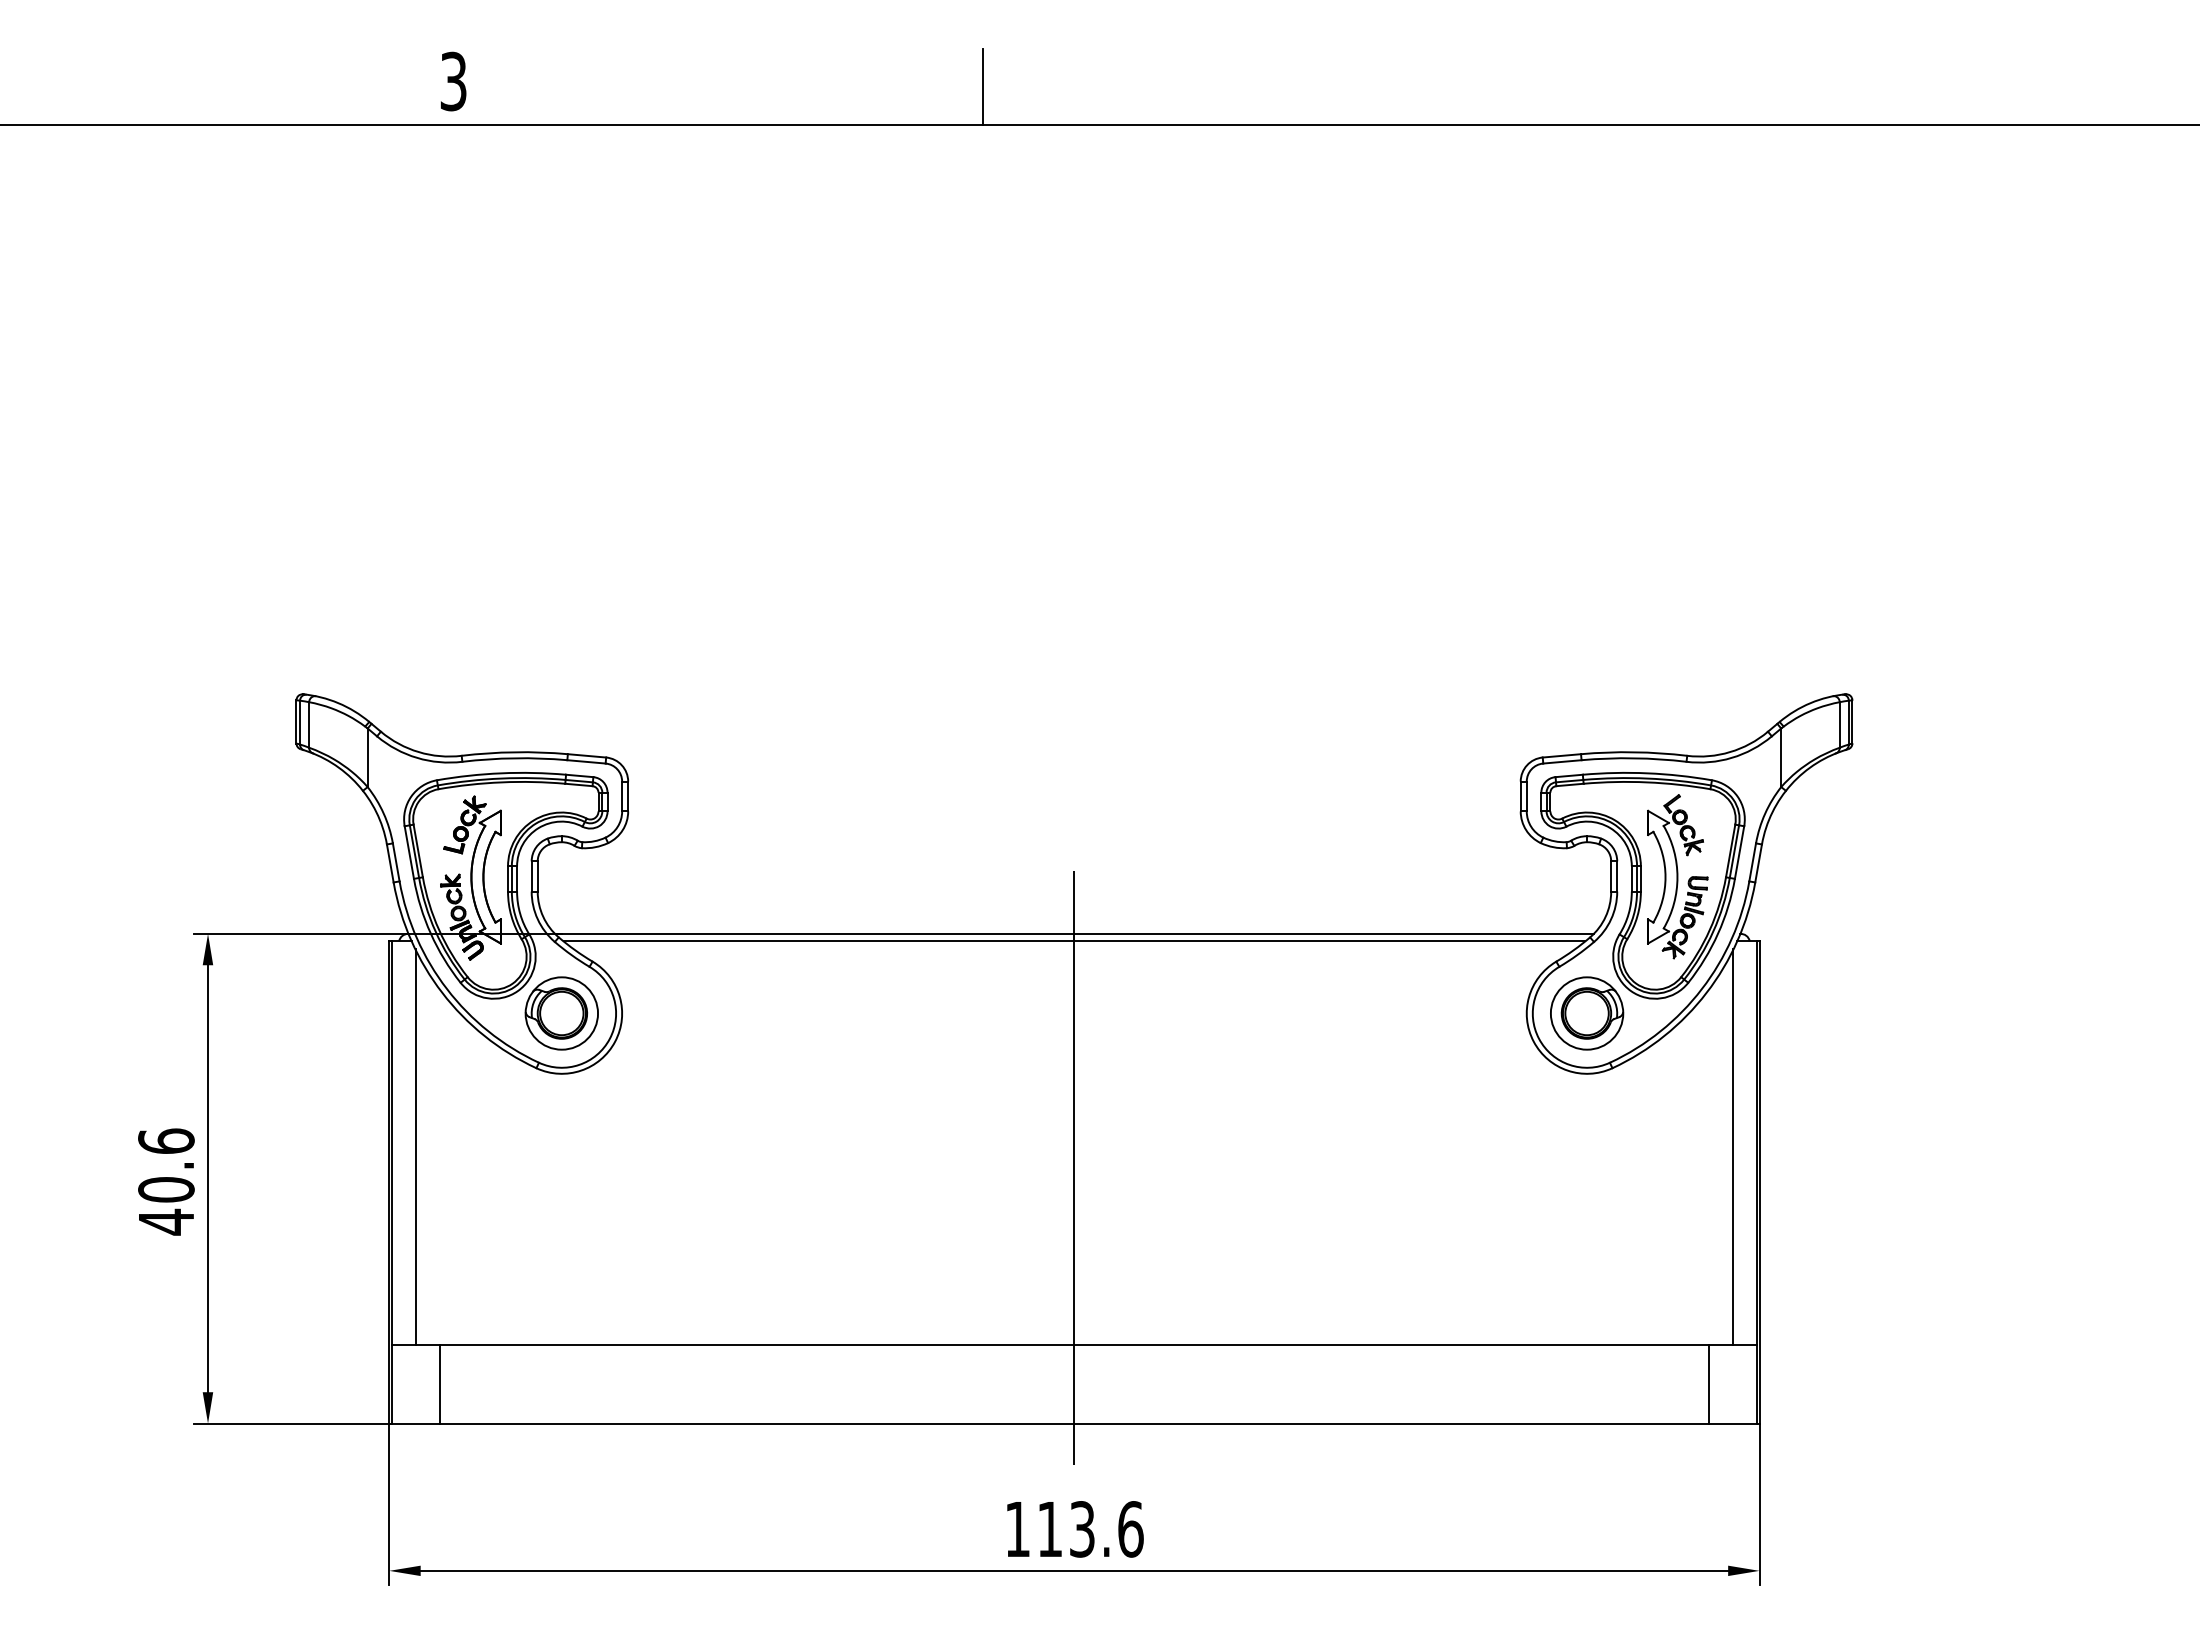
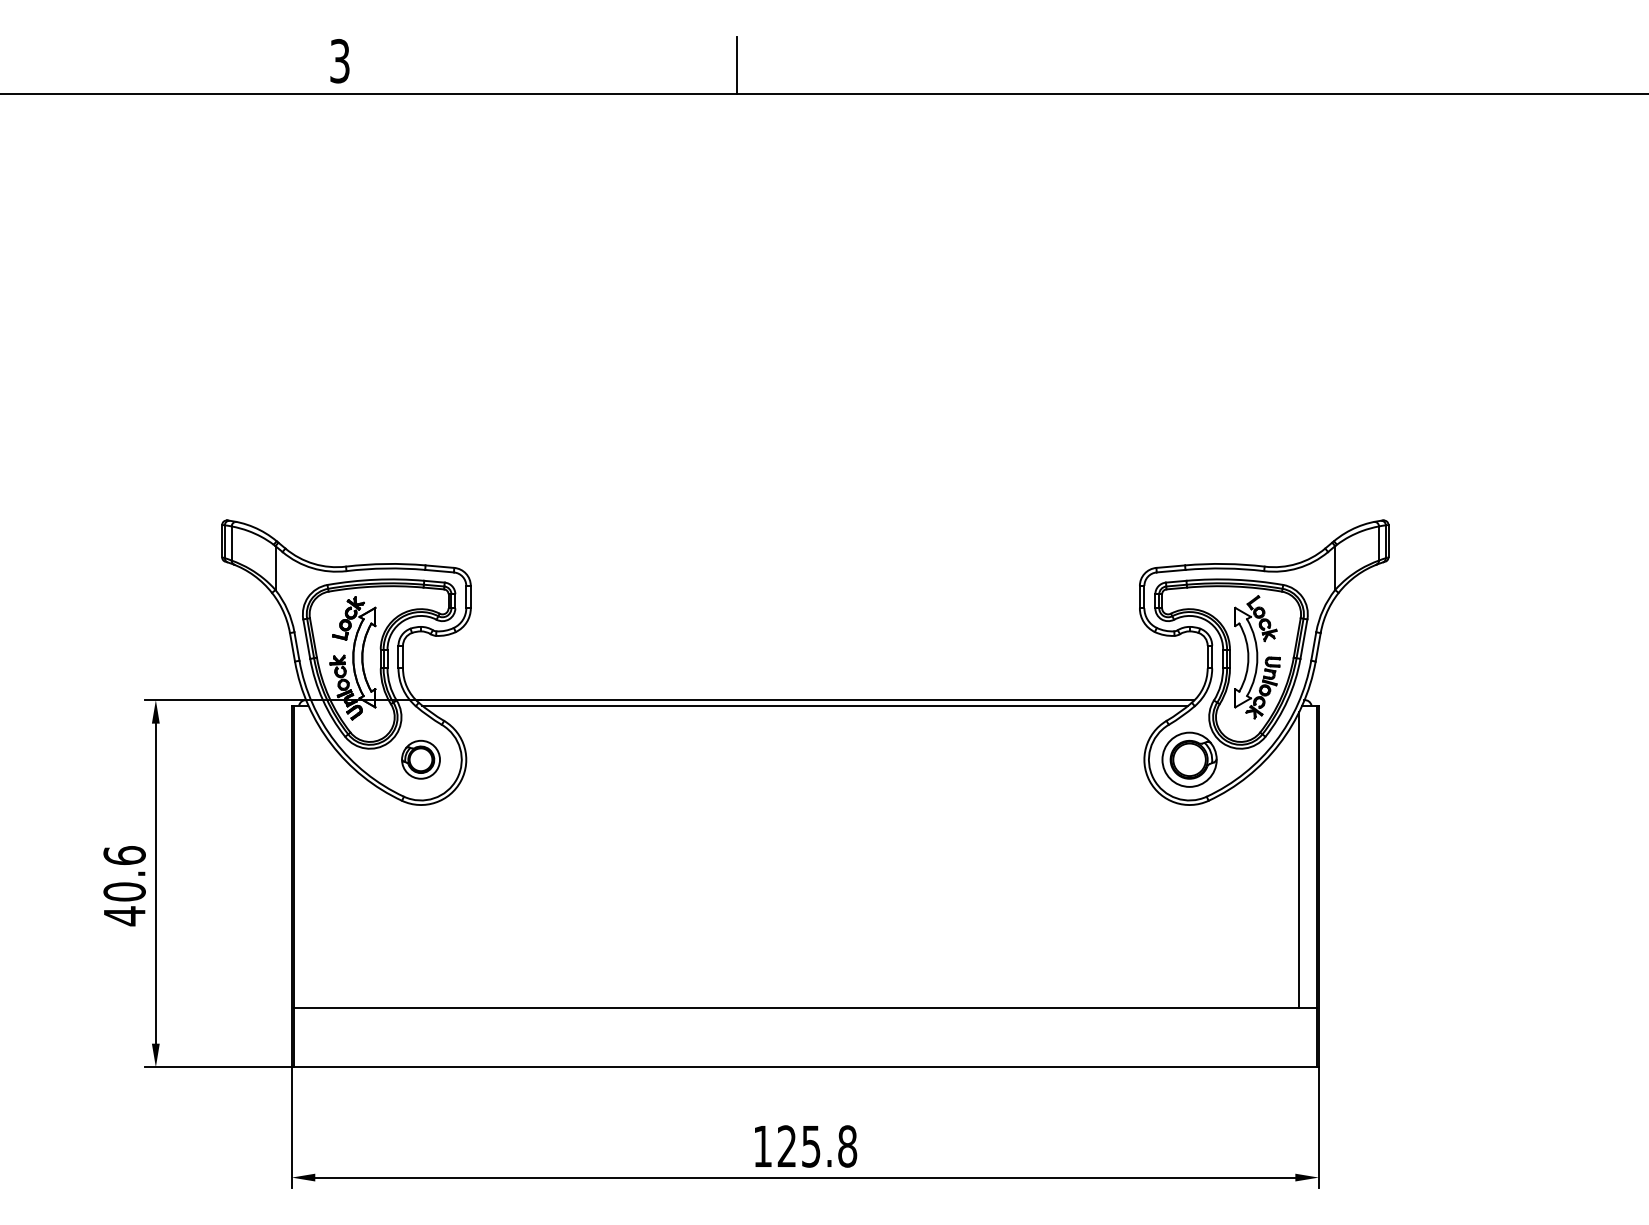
part: (561, 1013) -> (420, 759), size x0.7
line: (415, 1147) -> (311, 860), removed
line: (1074, 1167) -> (805, 875), removed
line: (440, 1384) -> (330, 1037), removed
line: (1708, 1384) -> (1280, 1037), removed
text: (1090, 1529) -> (817, 1146), 113.6 -> 125.8

